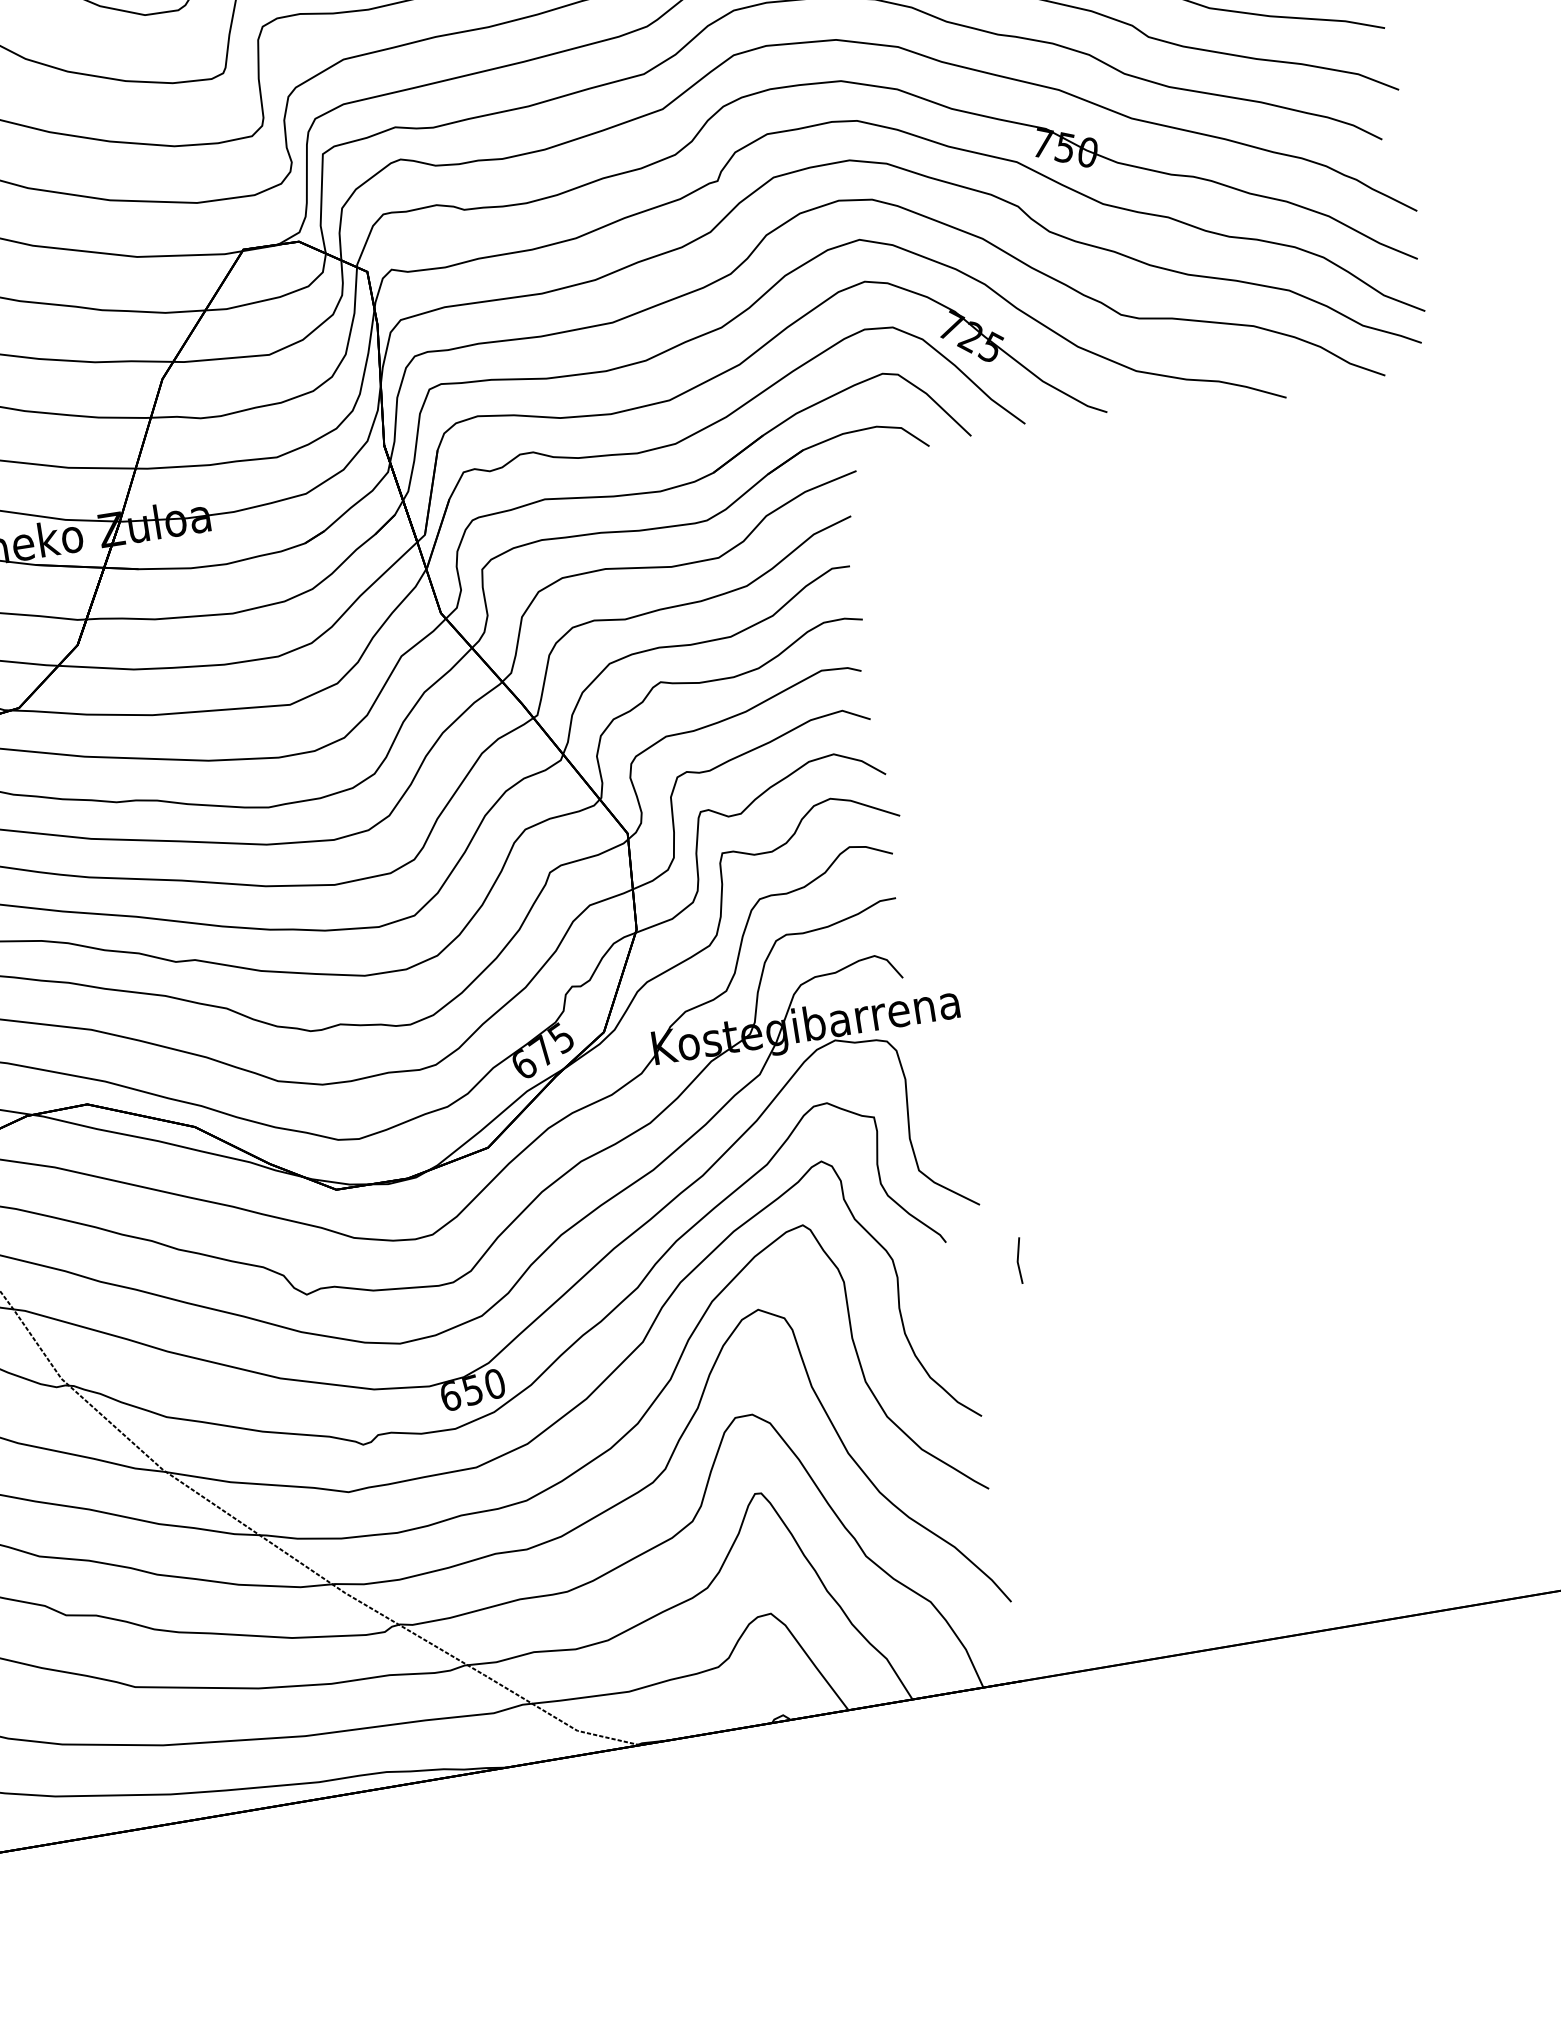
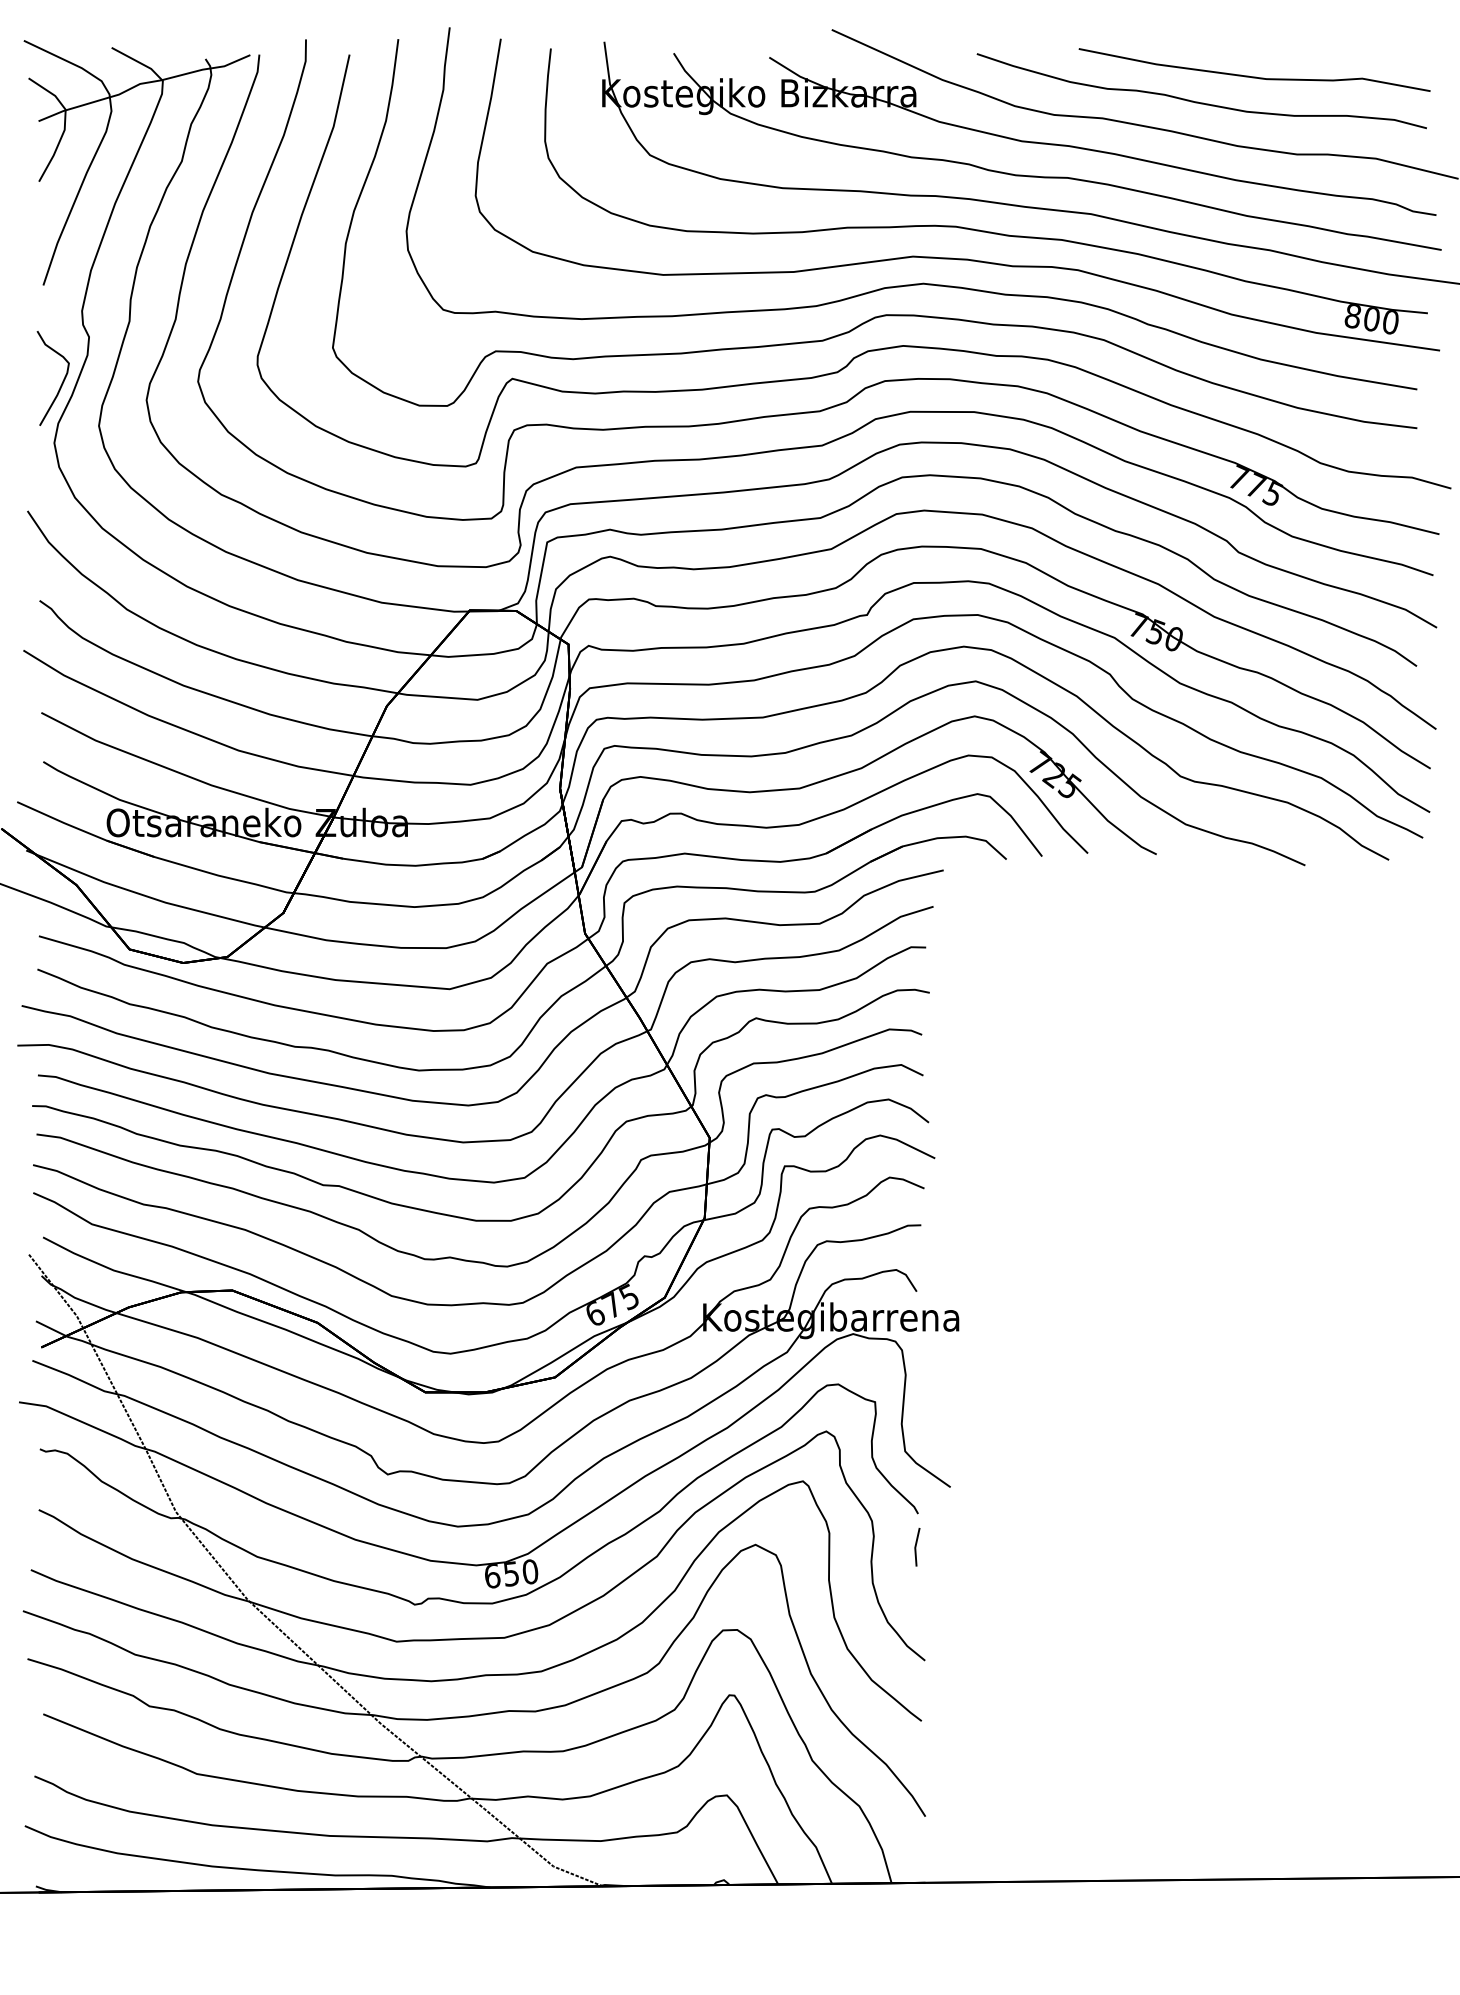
line: (1019, 1261) -> (916, 1547), moved

